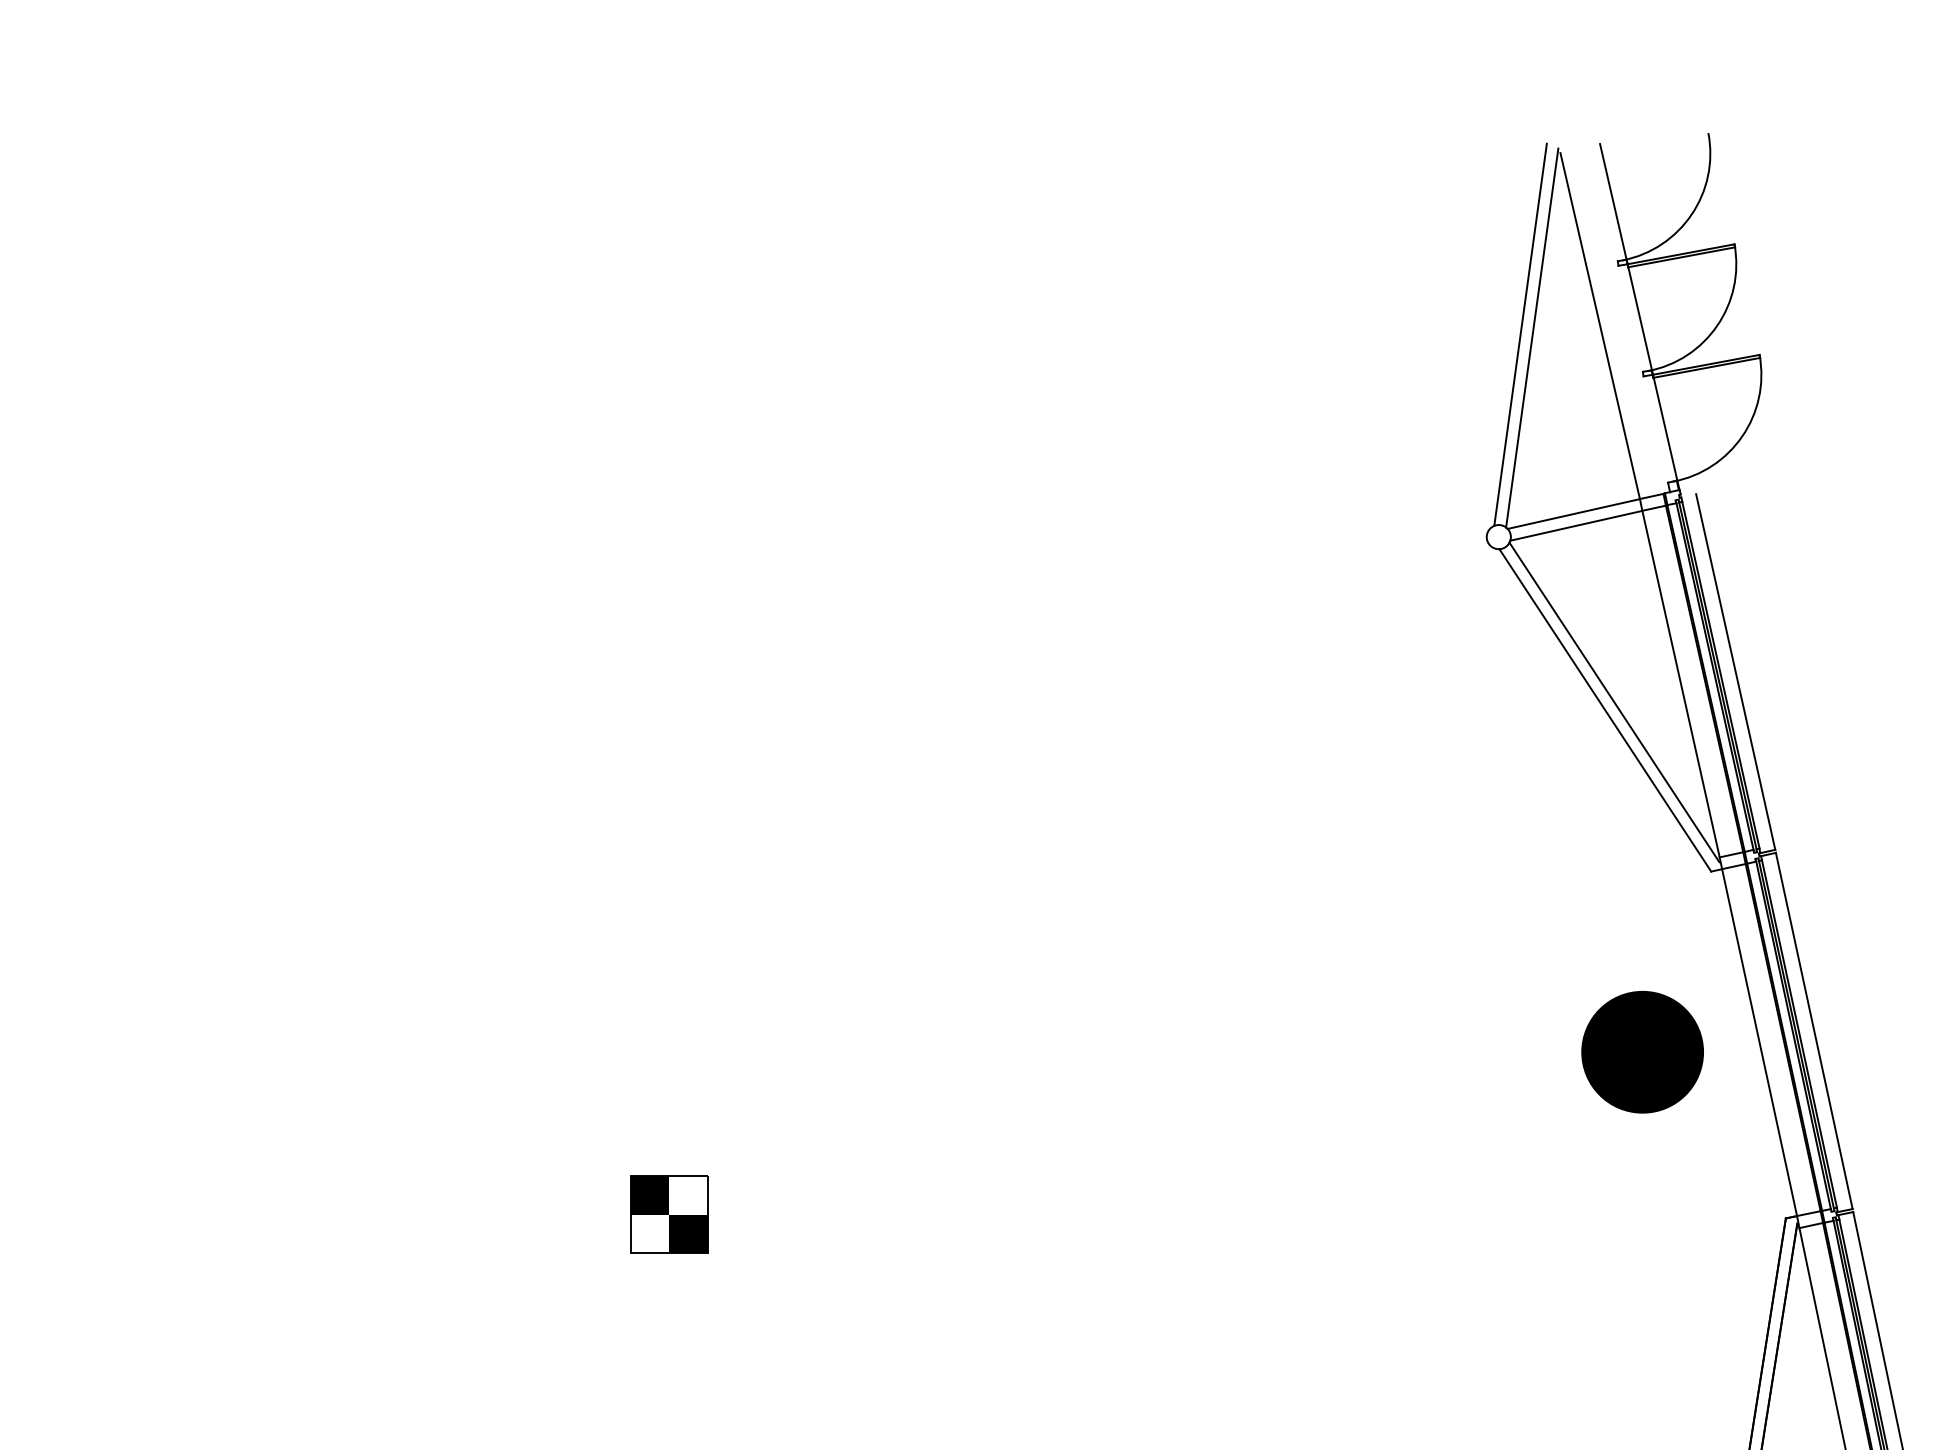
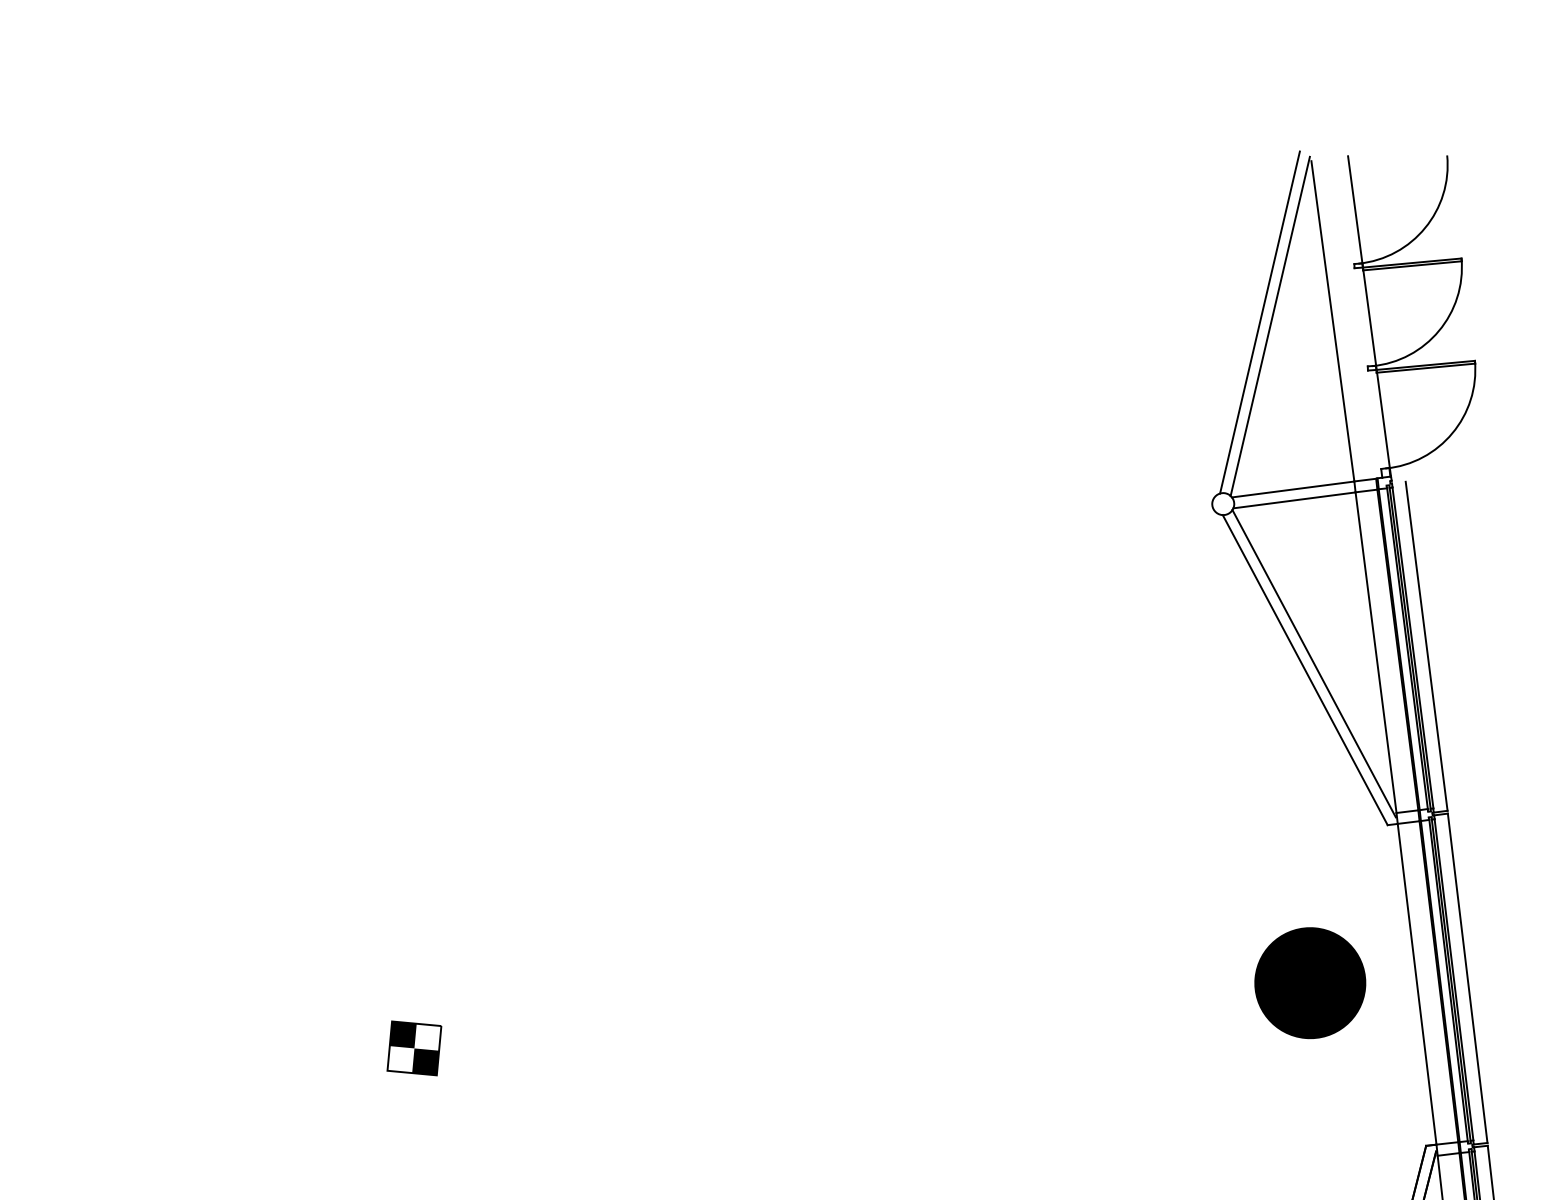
part: (669, 1214) -> (414, 1048), size x0.71

